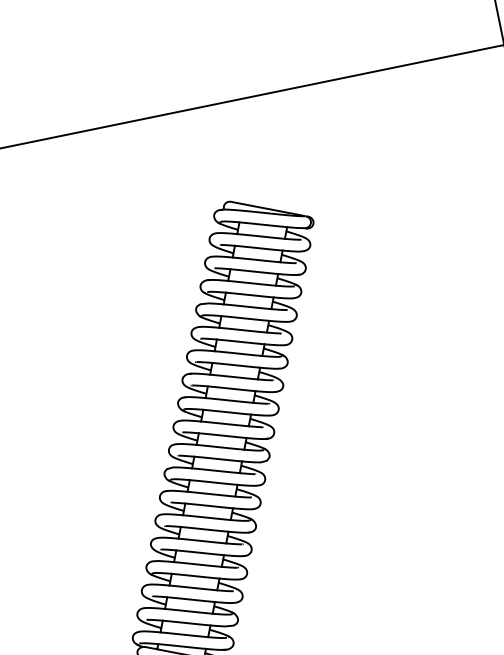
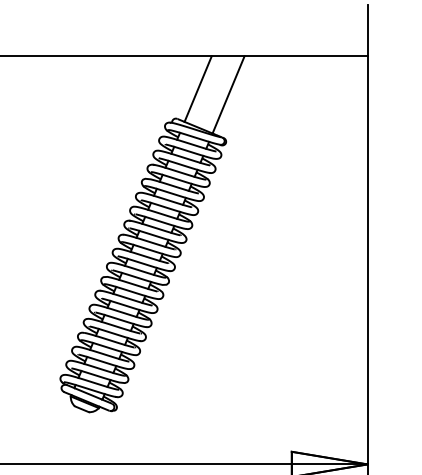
line: (302, 147) -> (228, 94), added
line: (252, 148) -> (197, 88), added

